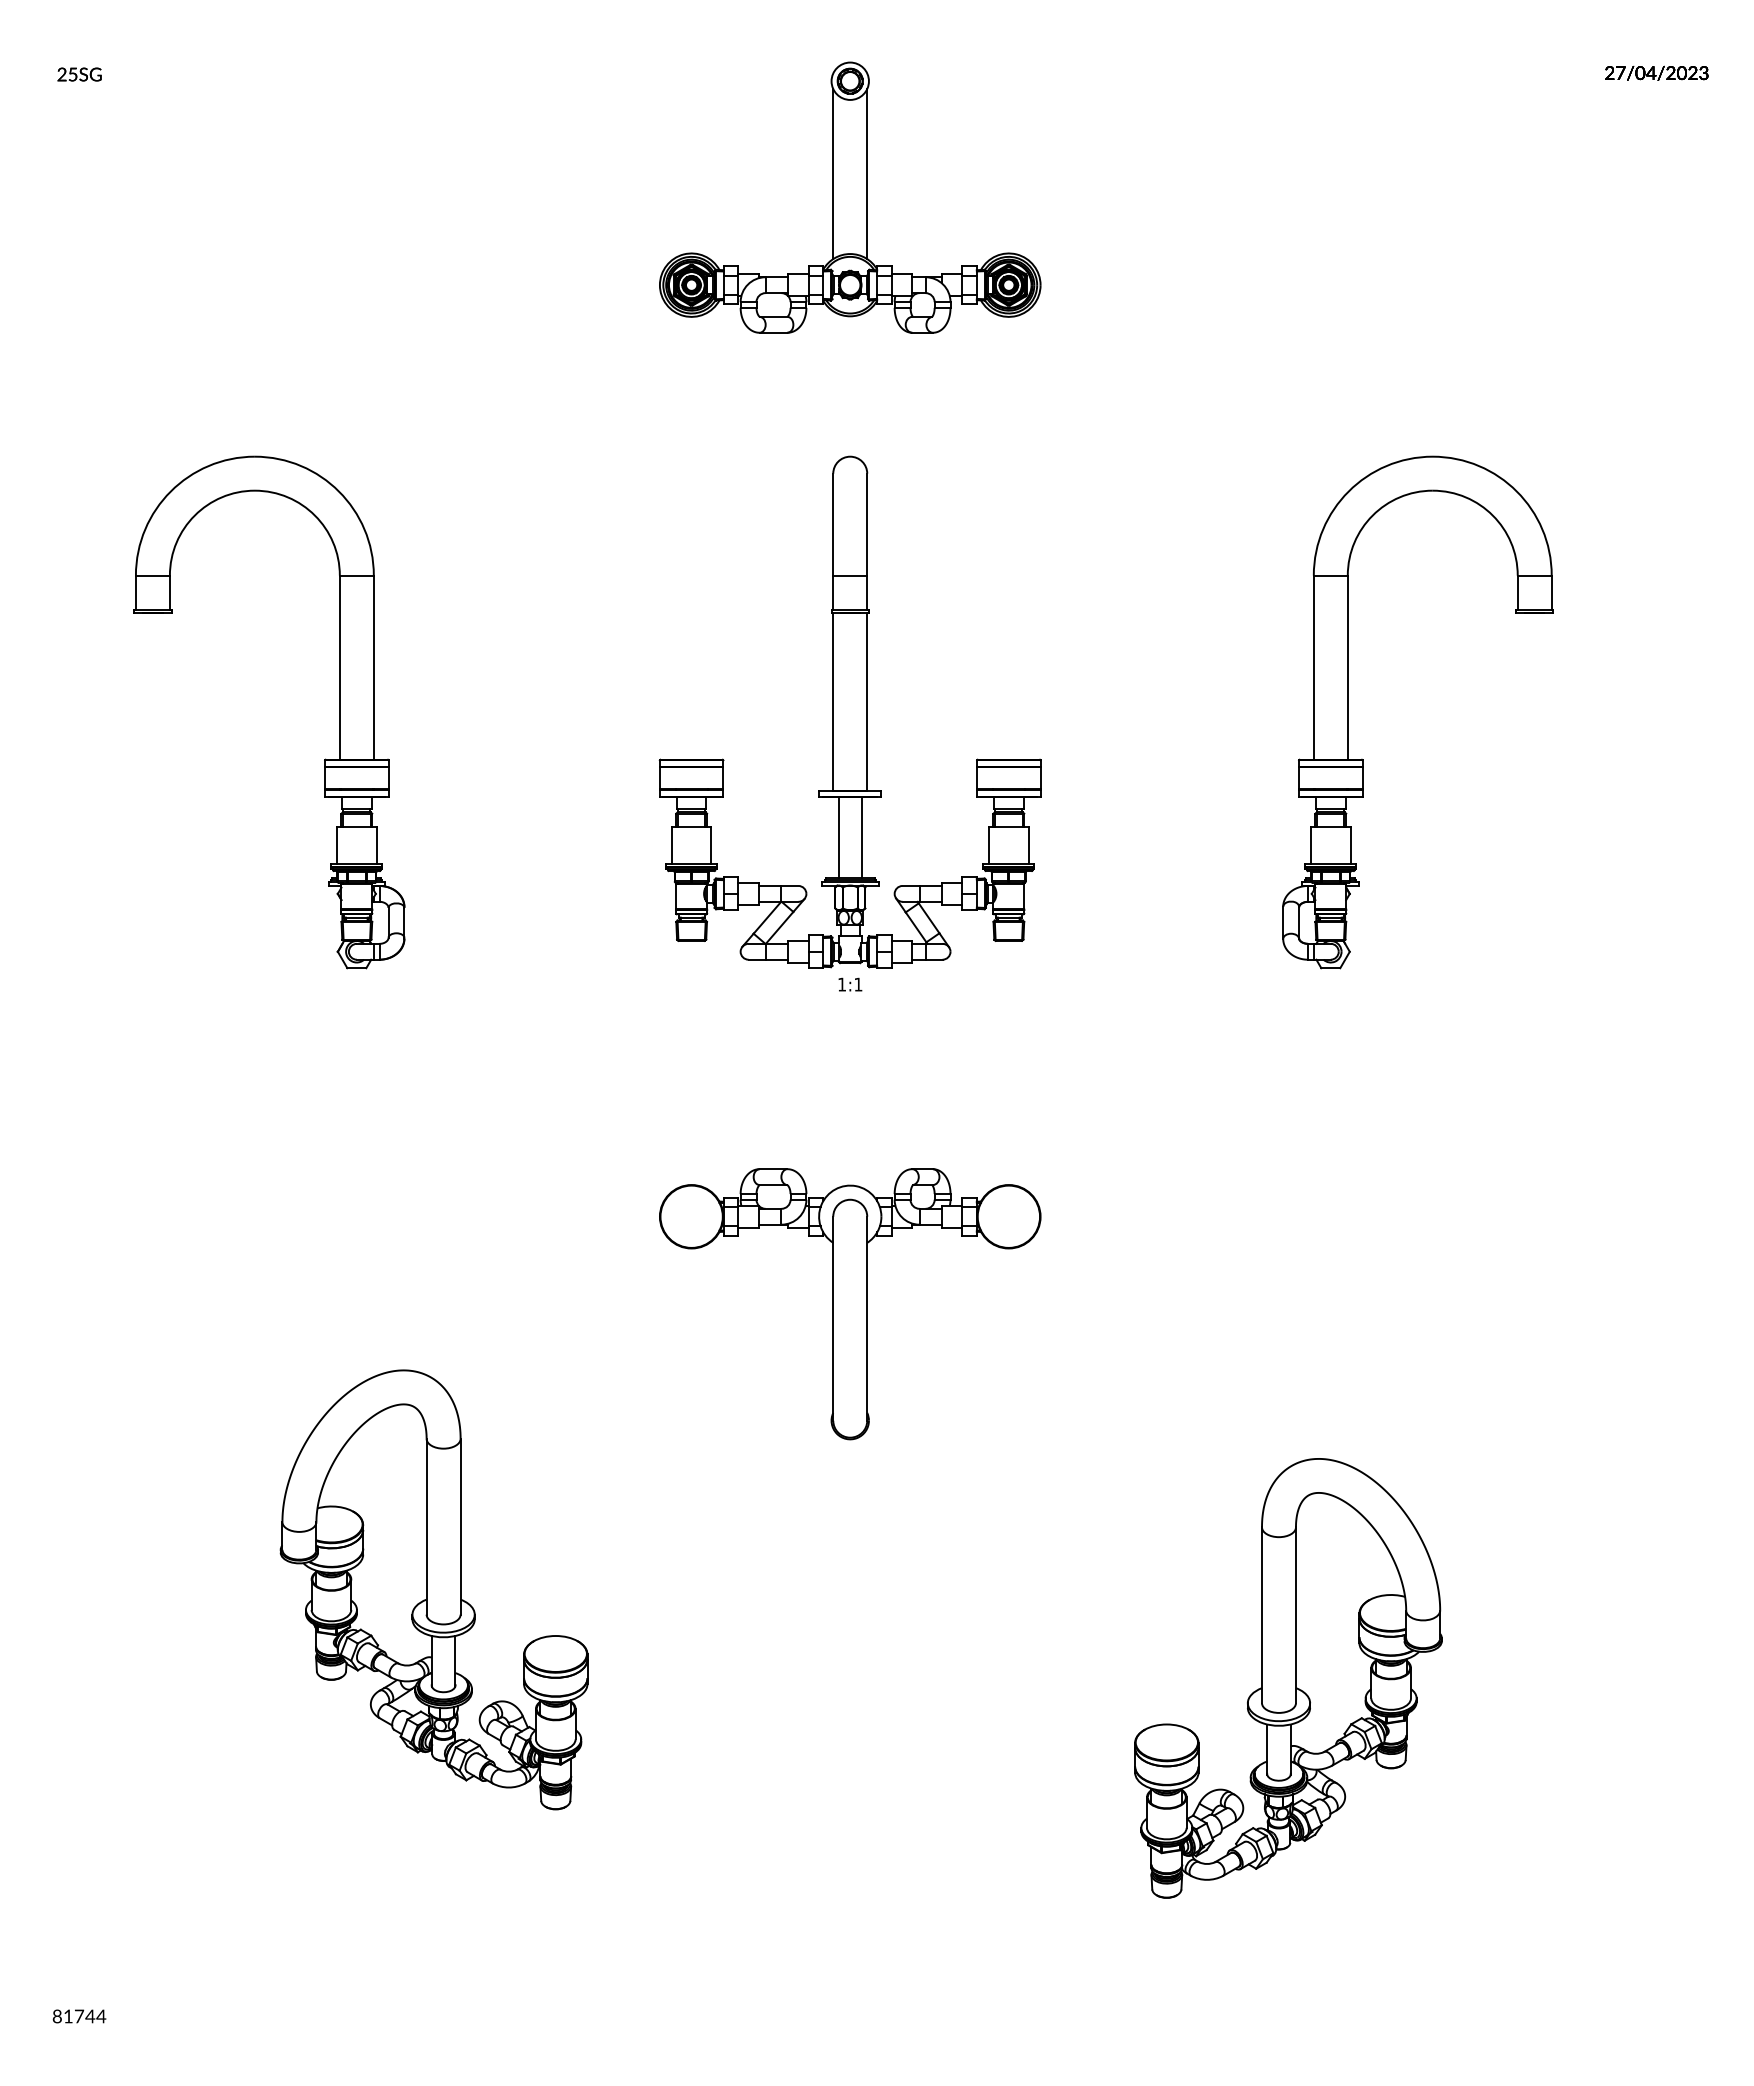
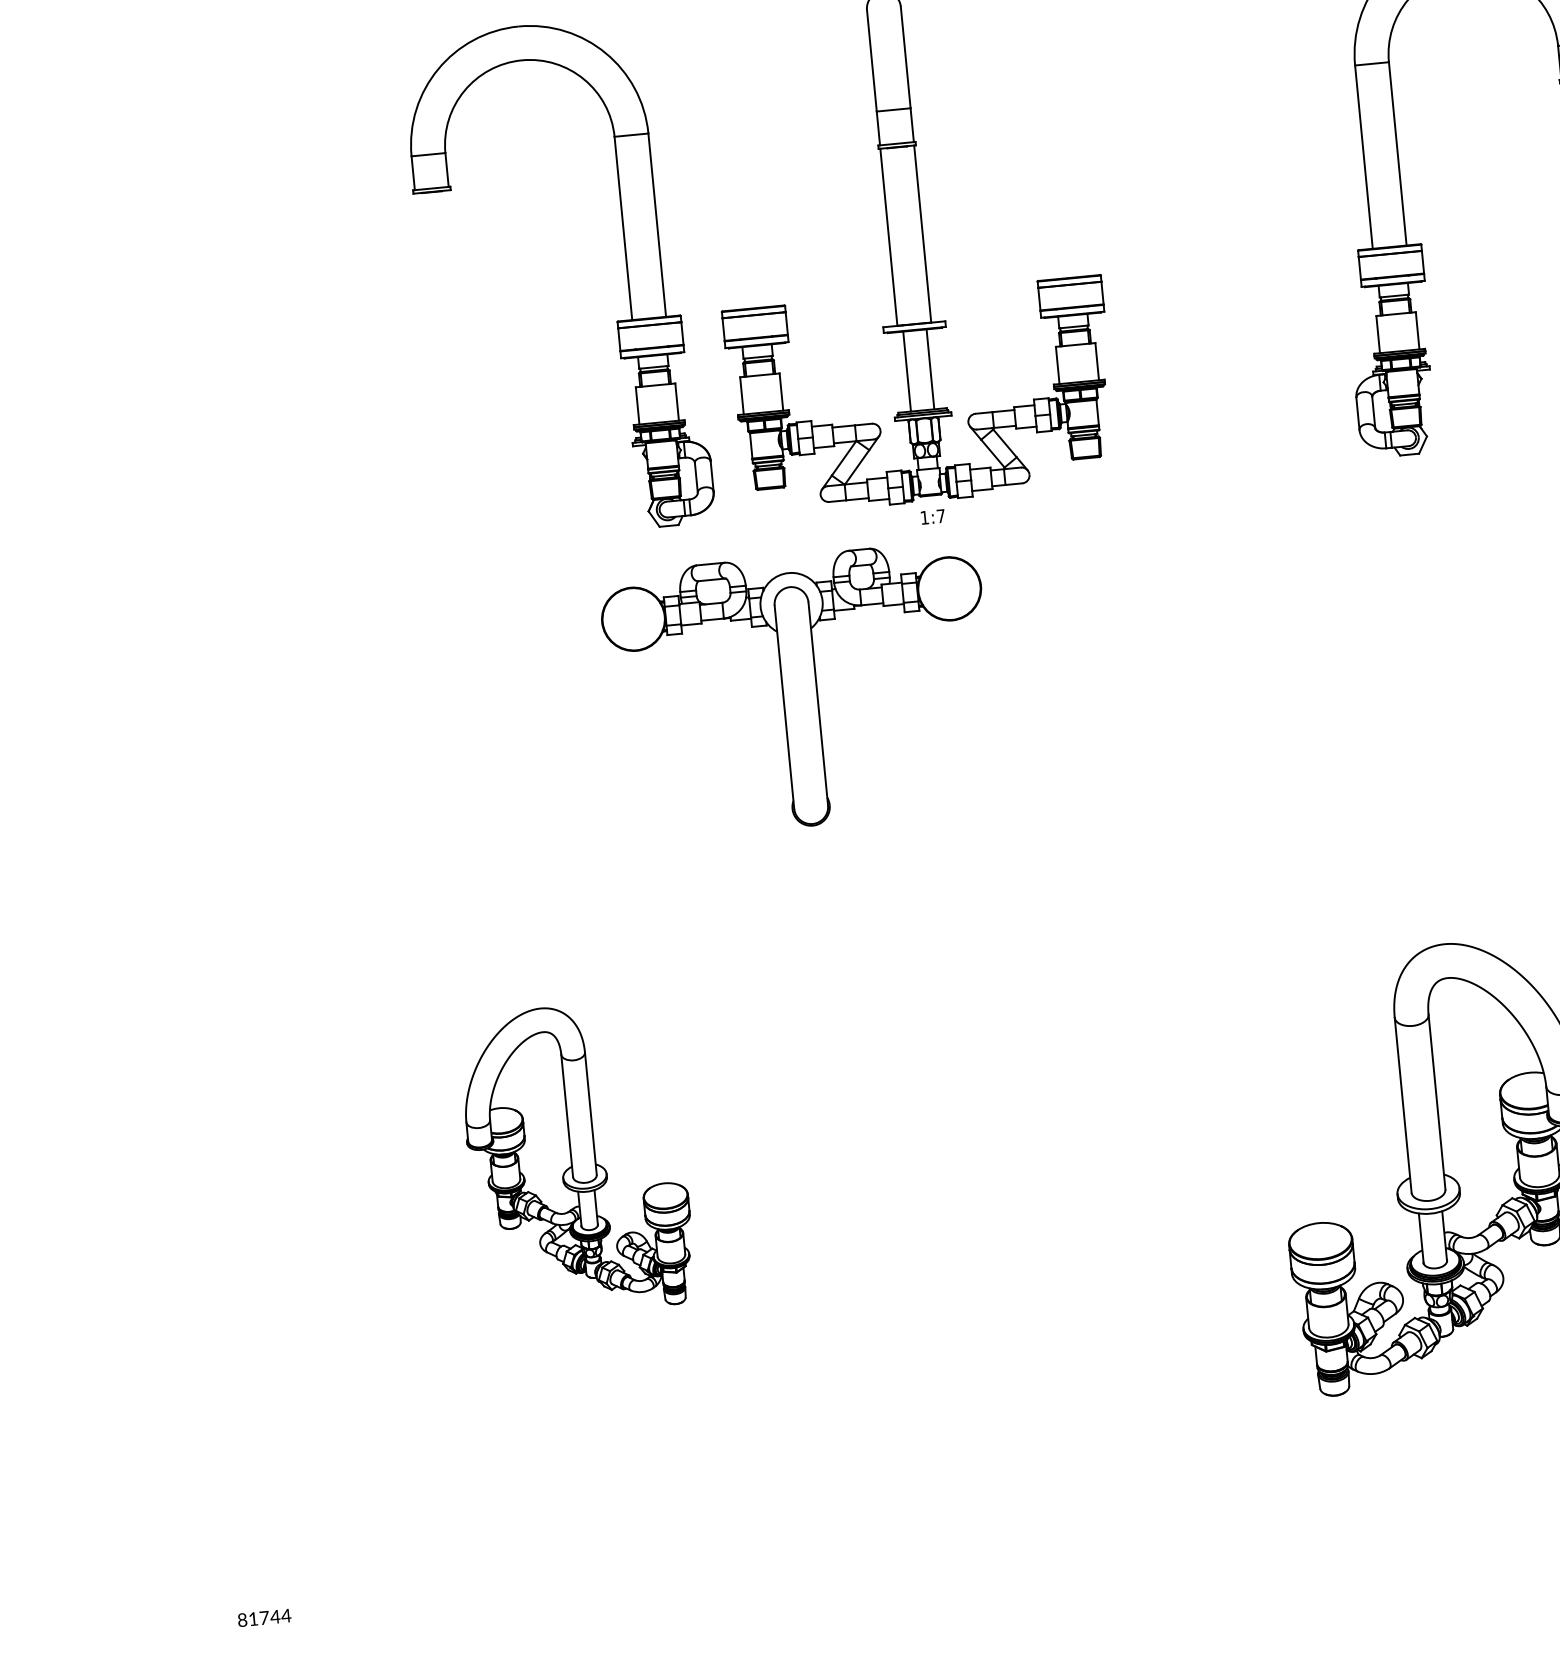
part: (339, 712) -> (627, 273), moved
text: (858, 984) -> (941, 516), 1:1 -> 1:7
part: (850, 1304) -> (800, 691), moved
part: (433, 1589) -> (576, 1159), size x0.7

